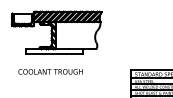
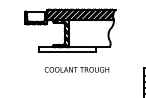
text: (50, 71) -> (76, 69), moved

